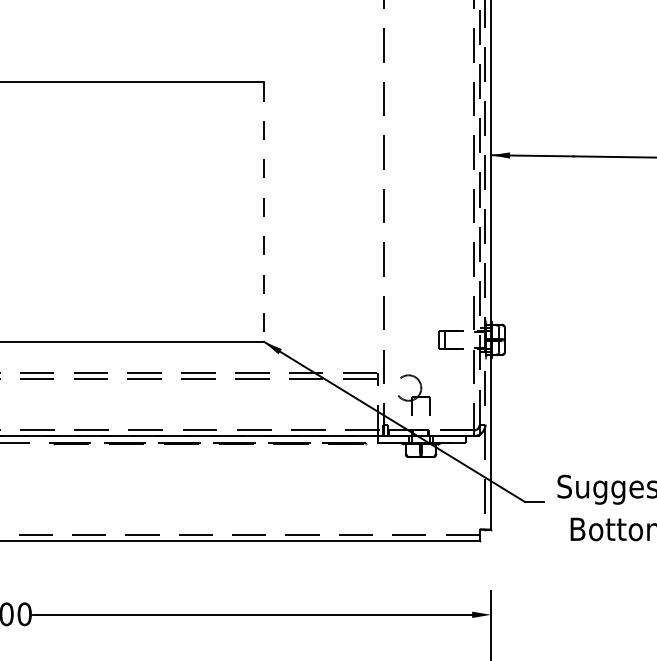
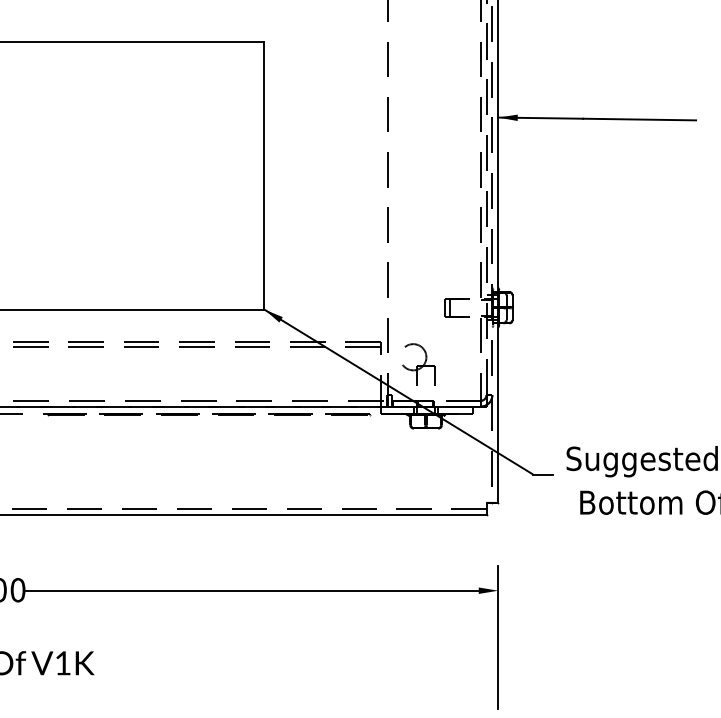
line: (264, 212) -> (264, 176), dashed -> solid

